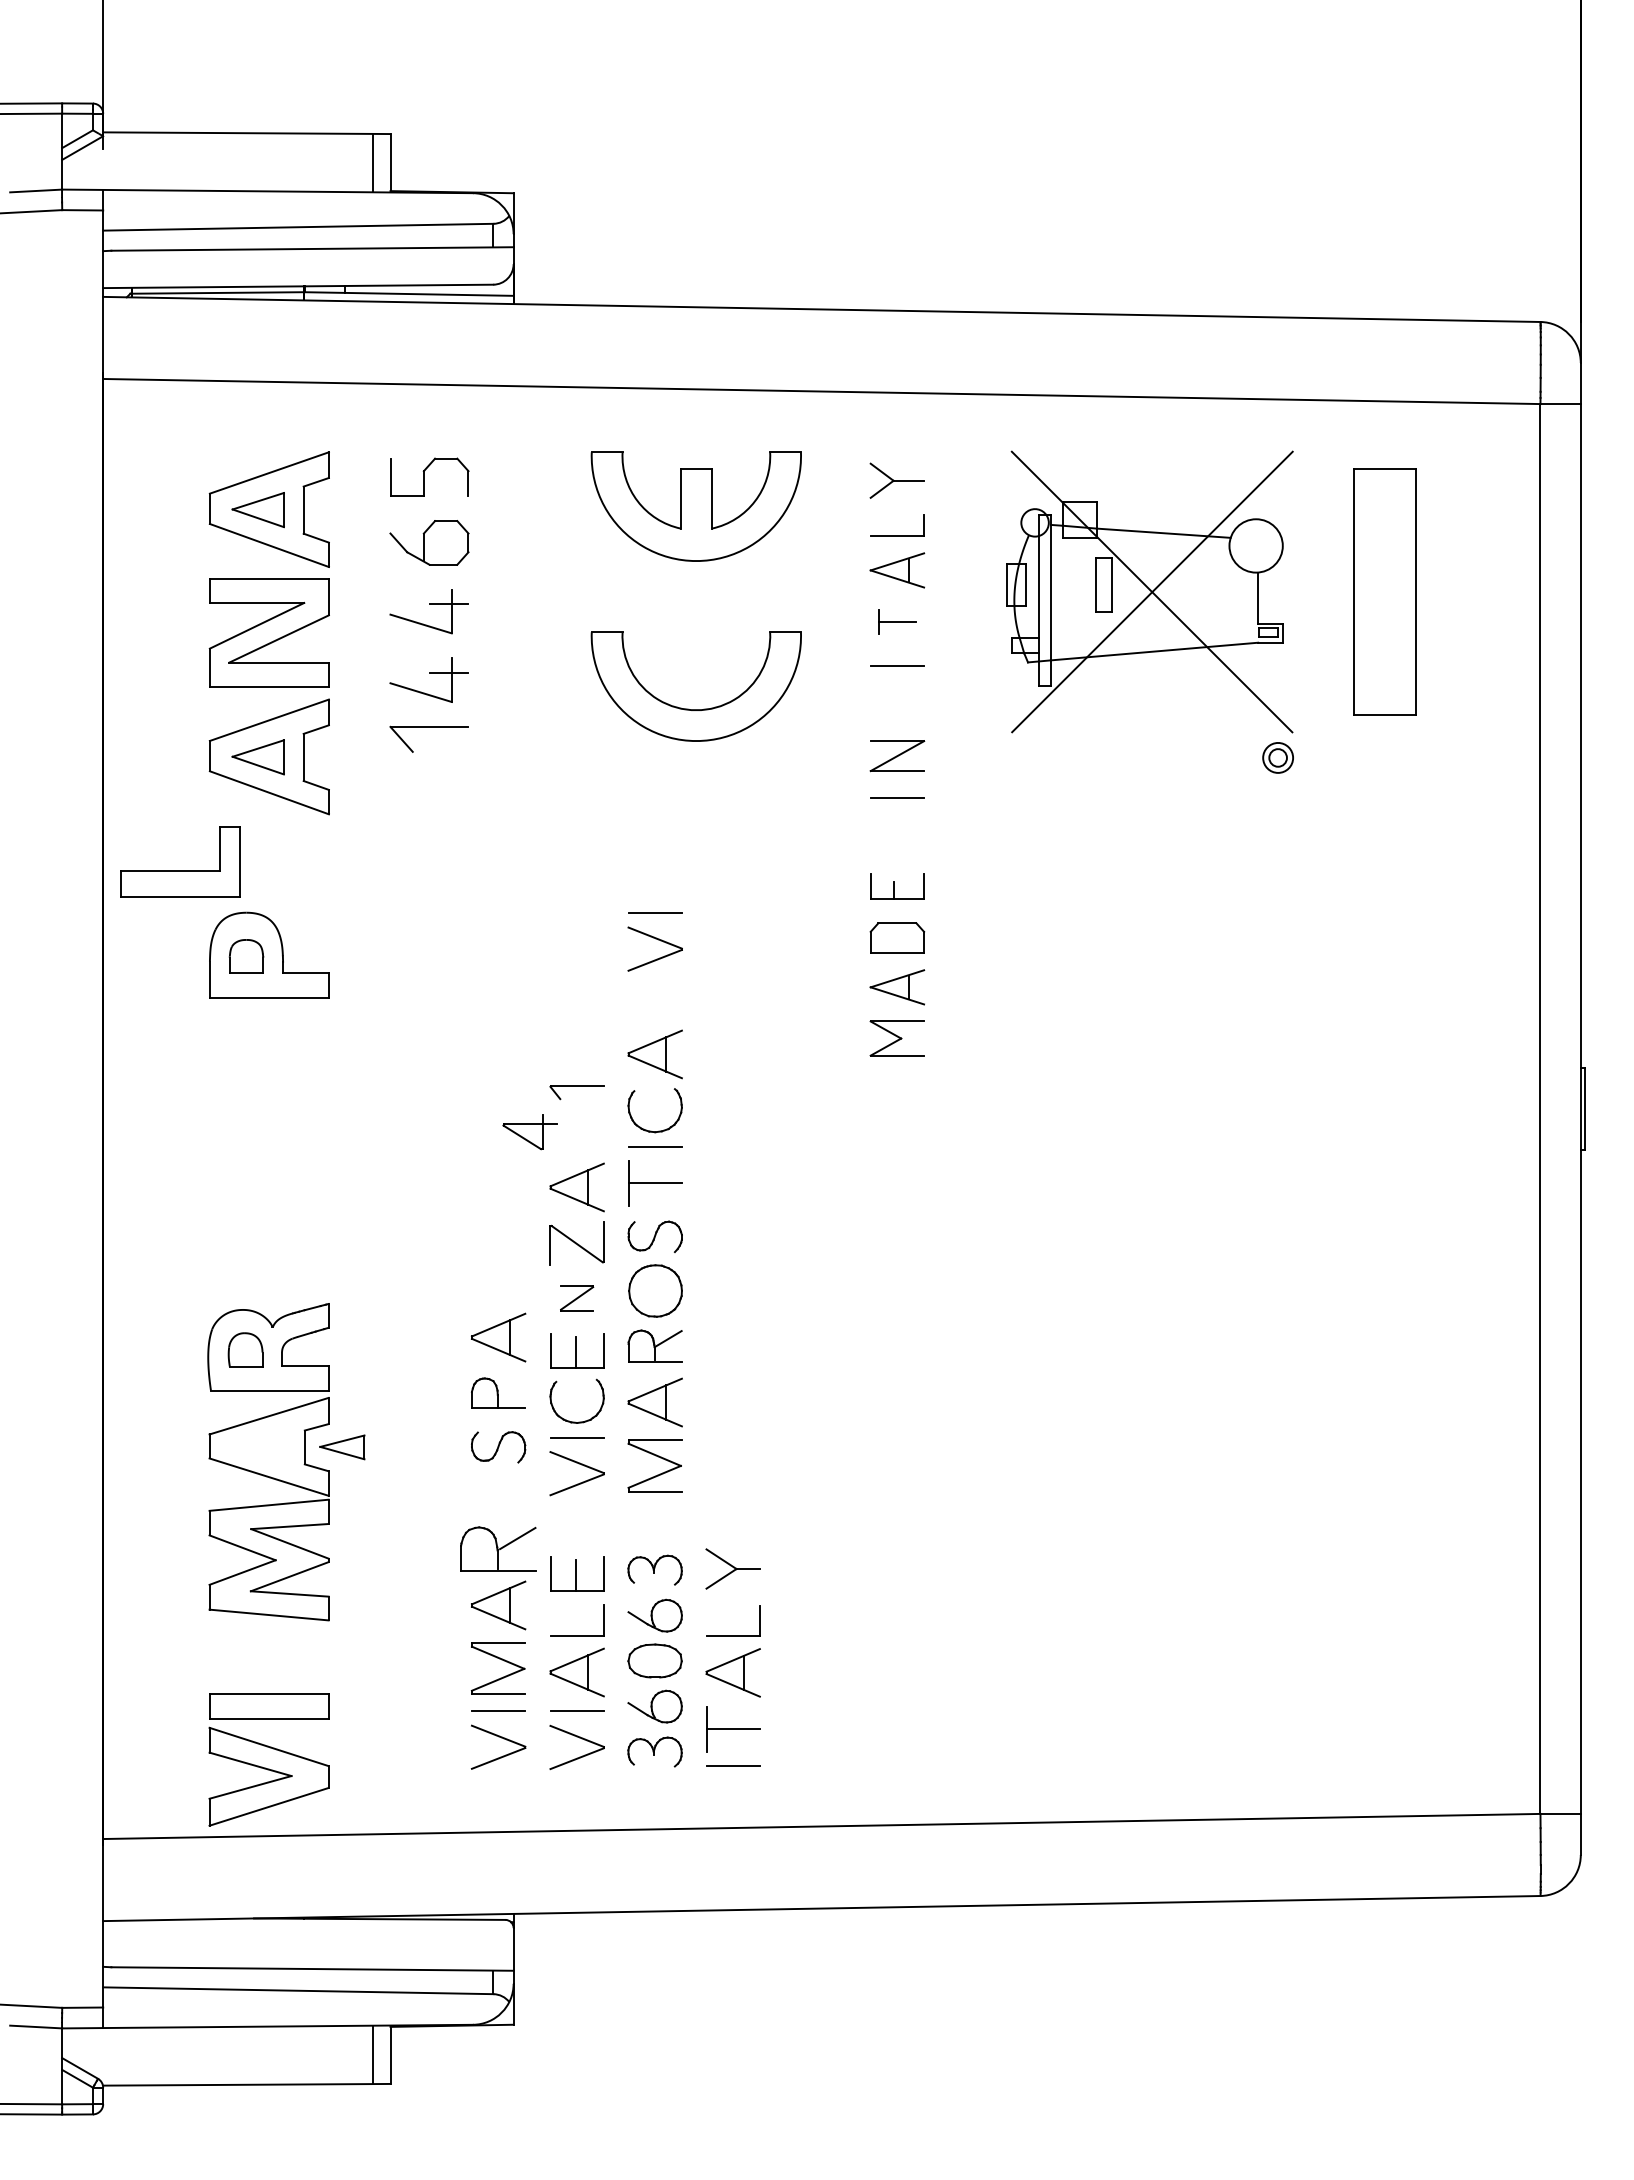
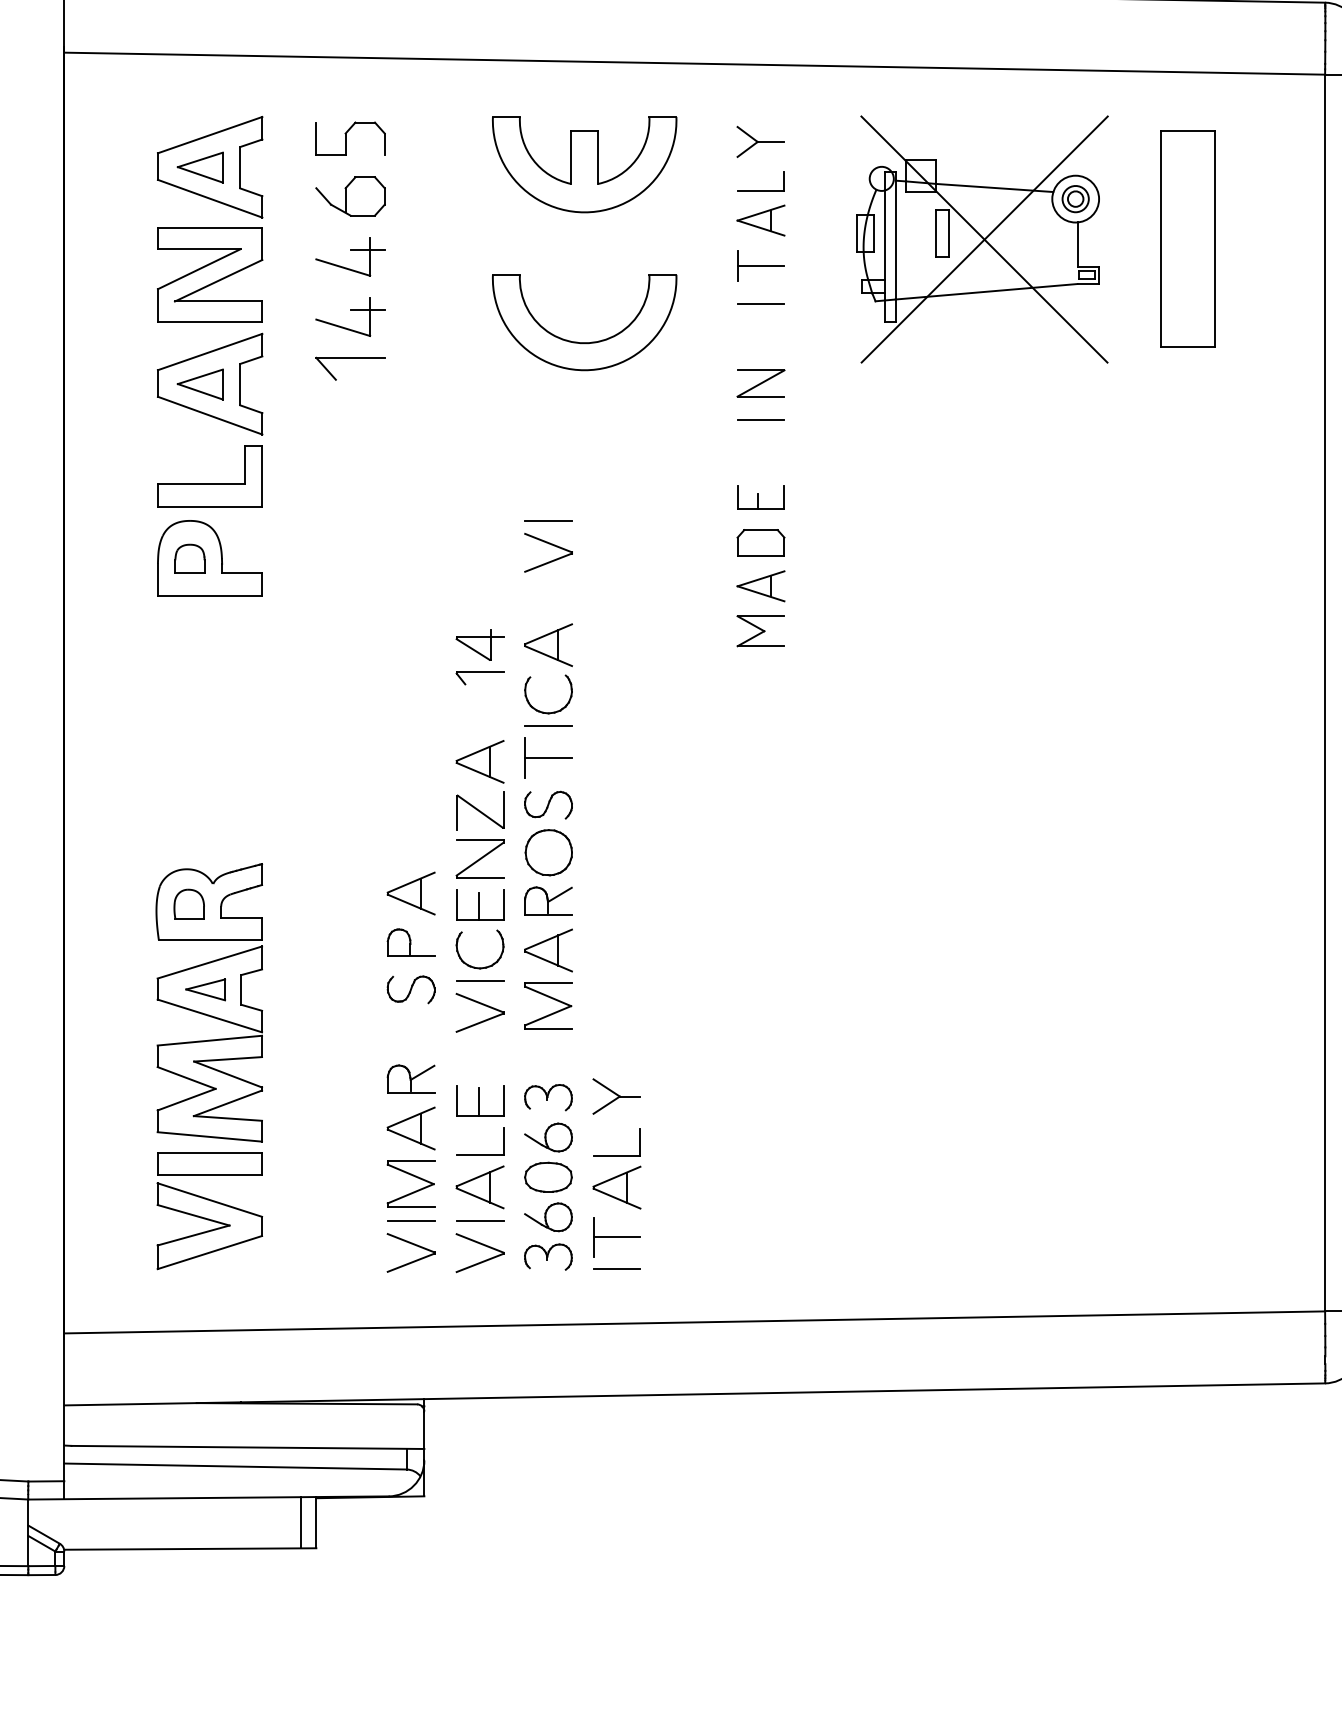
part: (897, 621) -> (761, 265), size x1.43
part: (1277, 757) -> (1075, 198), moved
part: (180, 870) -> (210, 483), moved
part: (529, 1132) -> (479, 645), moved
part: (576, 1298) -> (479, 859), size x1.67
part: (342, 1447) -> (205, 989), moved
part: (498, 1548) -> (411, 1078), size x0.71
part: (268, 1759) -> (209, 1211), moved

